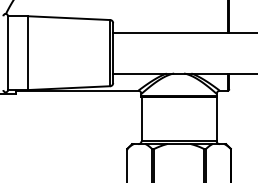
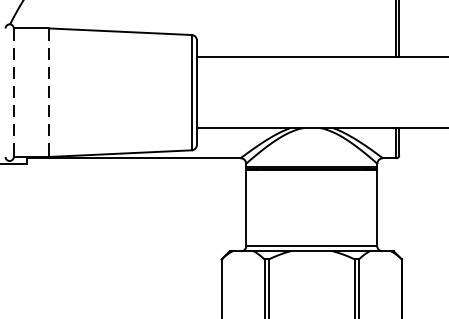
line: (8, 53) -> (14, 93), solid -> dashed
line: (28, 53) -> (49, 93), solid -> dashed

